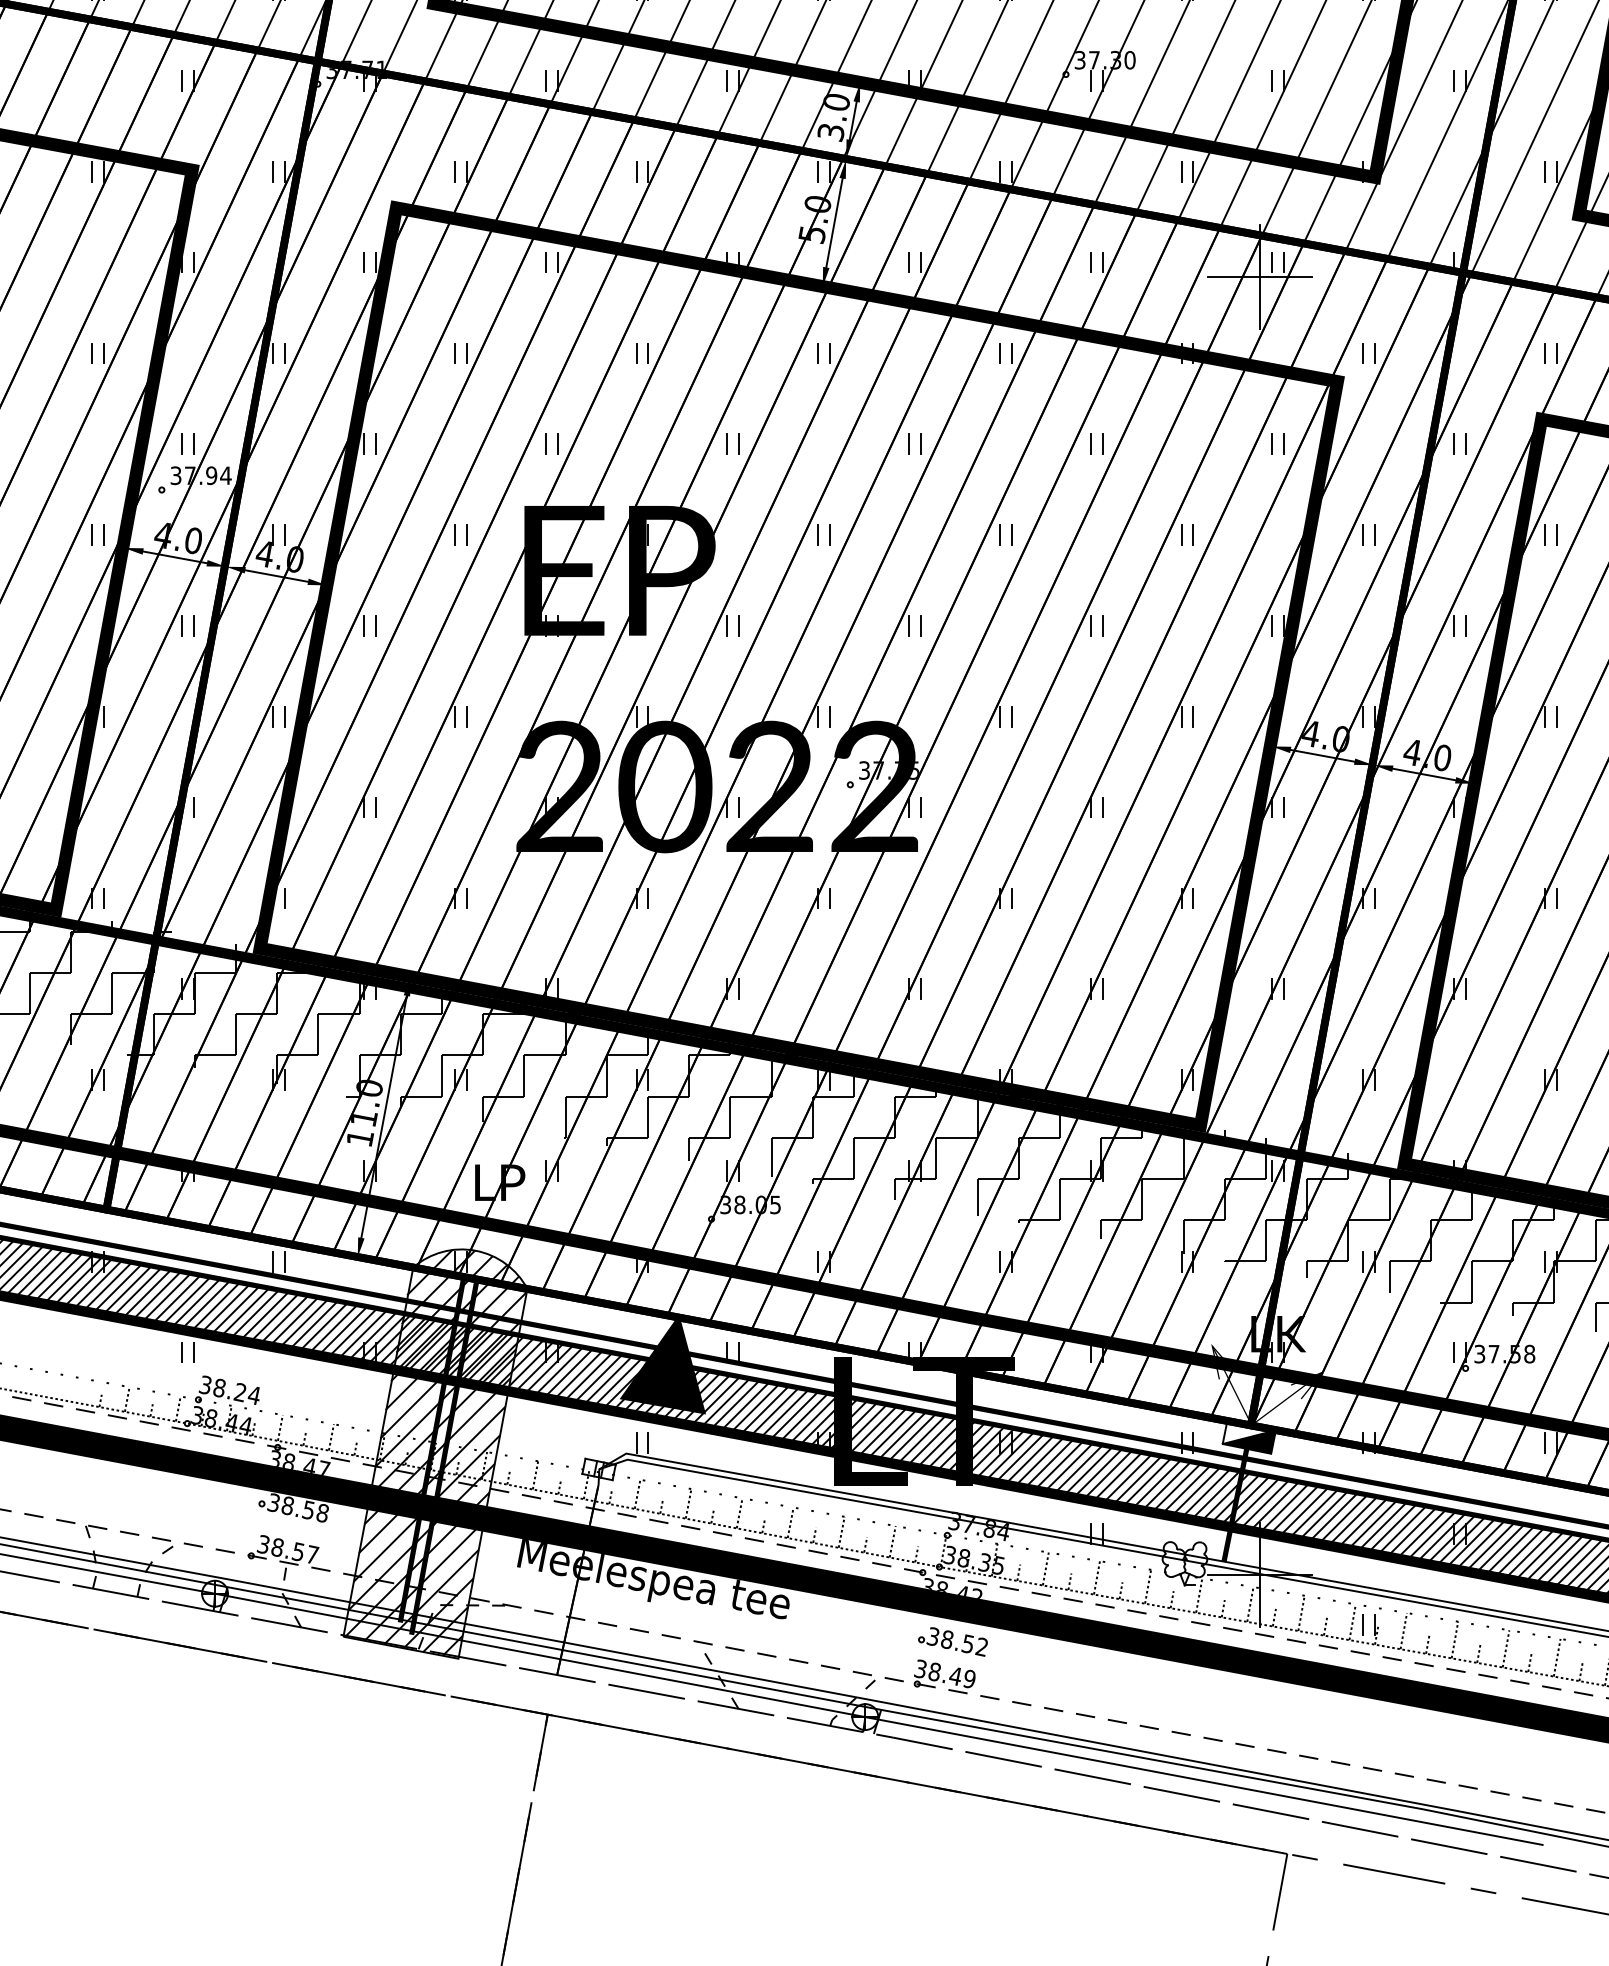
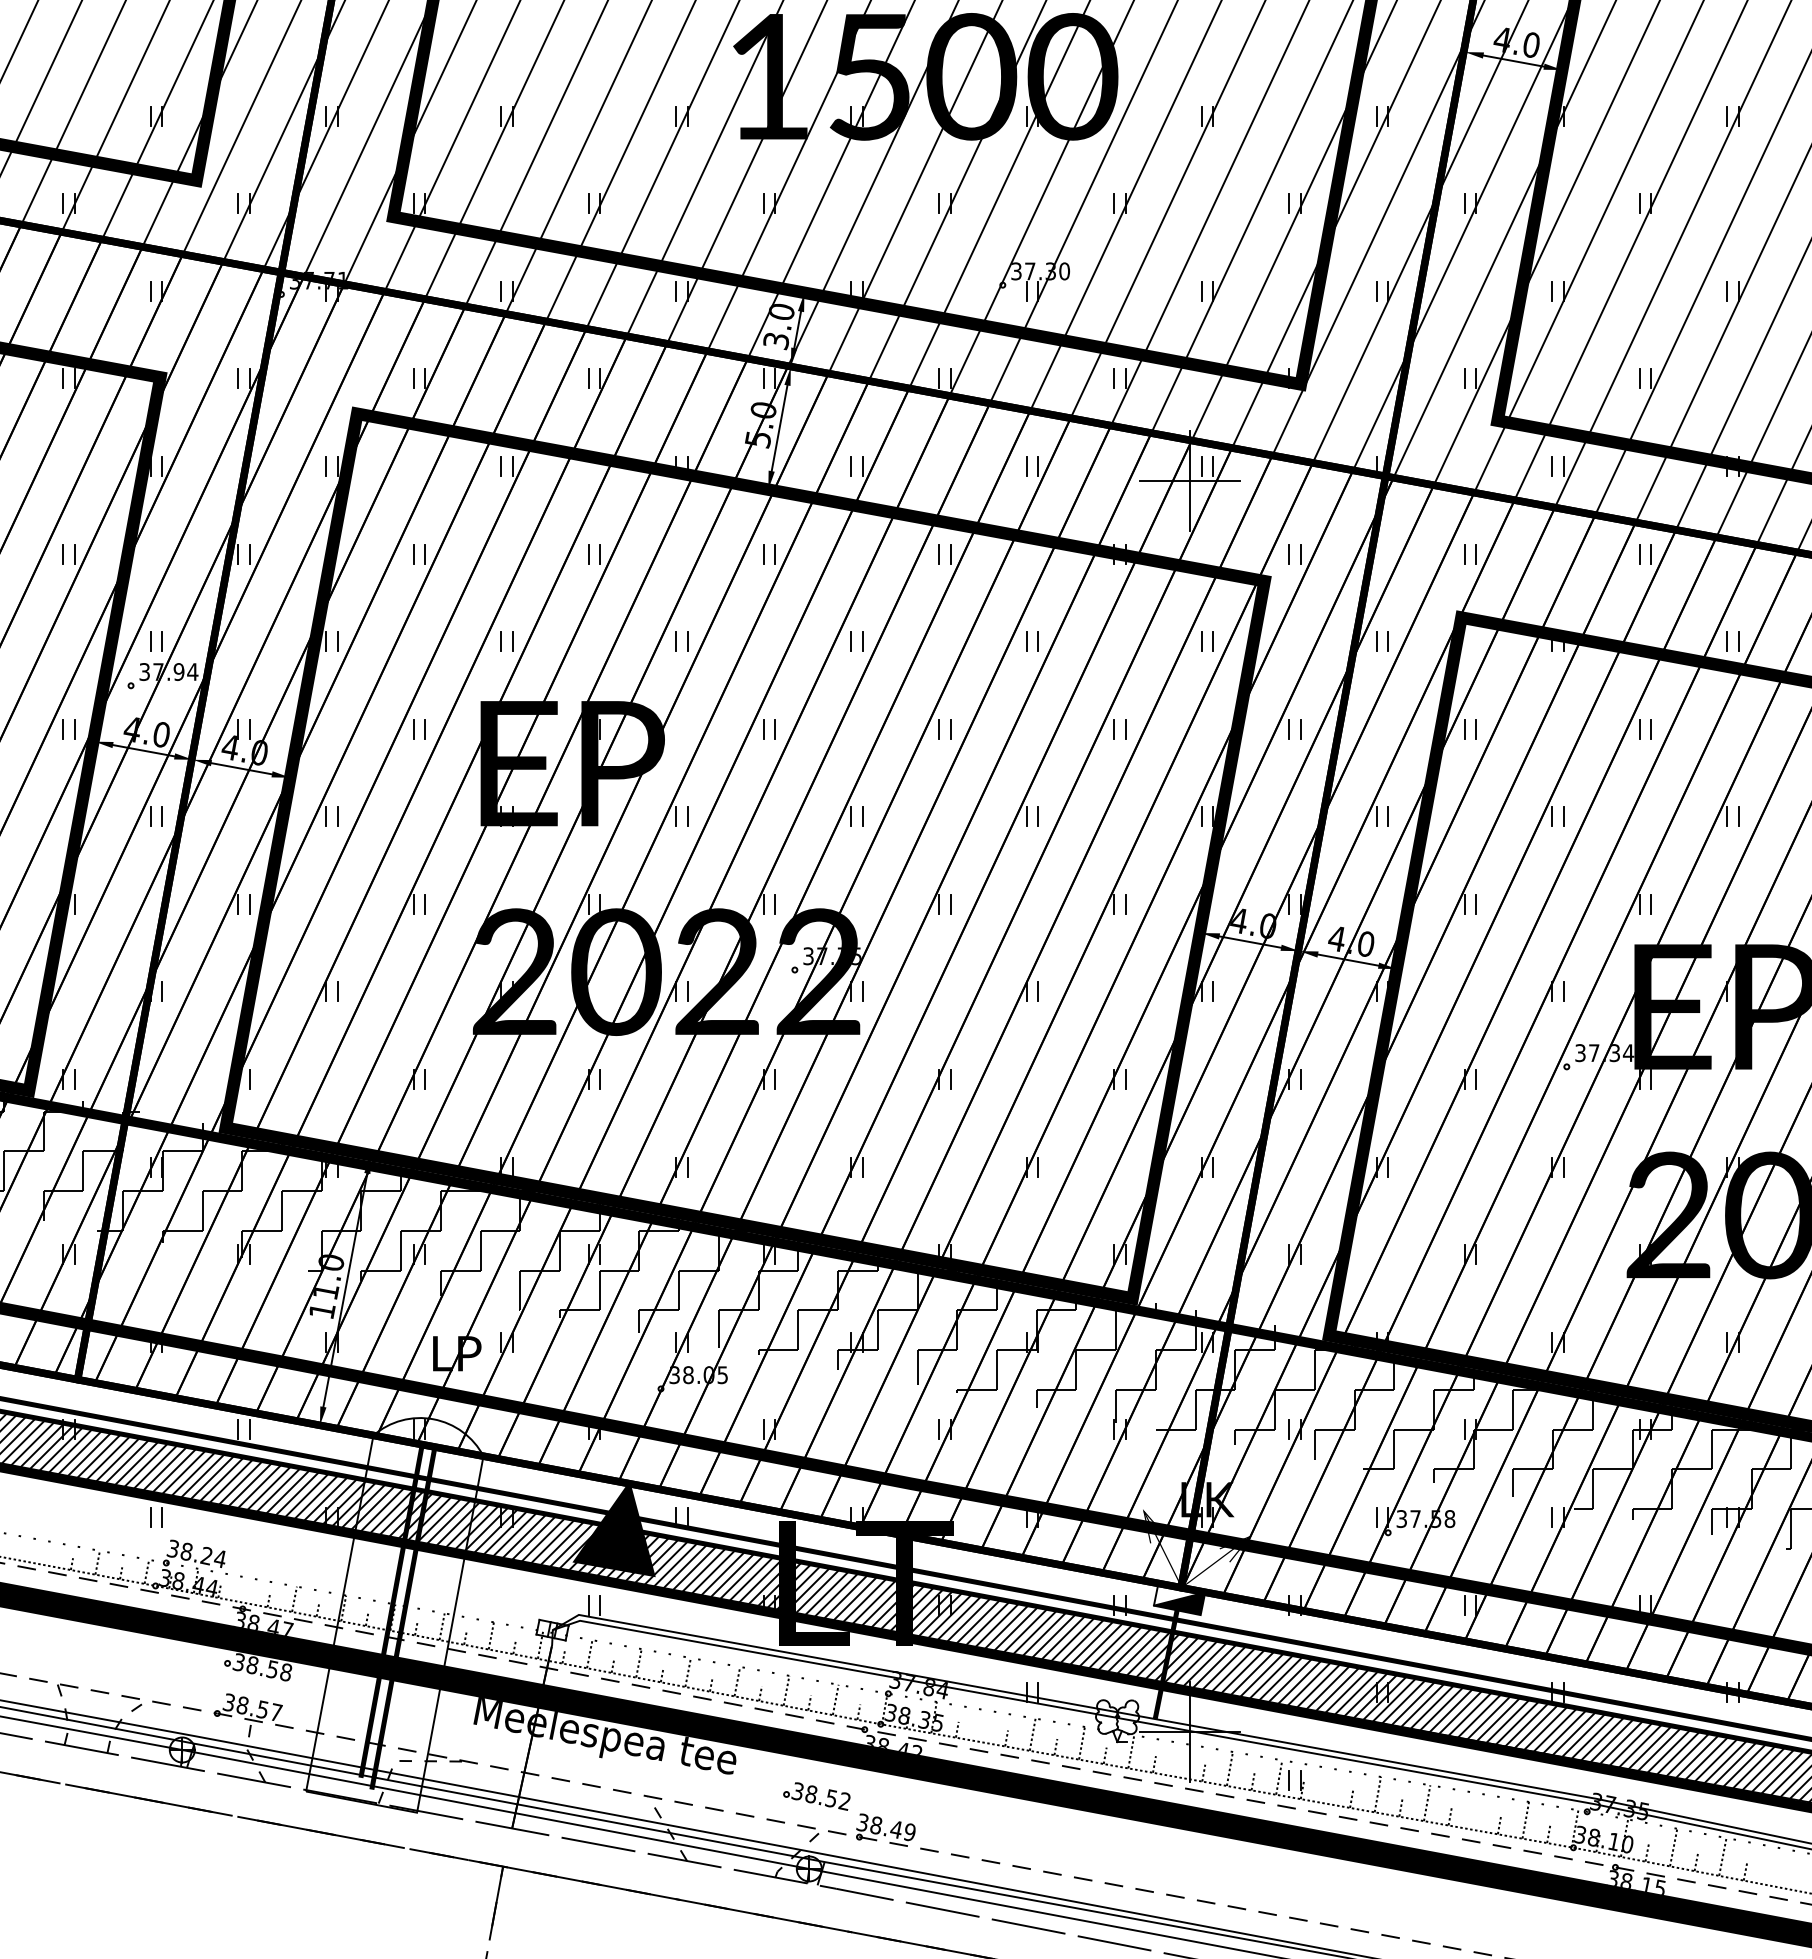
line: (279, 1427) -> (244, 1589), removed
hatch: (435, 1452) -> (394, 1613), removed
line: (1045, 1569) -> (983, 1726), removed
line: (1250, 1604) -> (1180, 1760), removed
line: (1403, 1630) -> (1328, 1785), removed
part: (952, 1641) -> (816, 1796), moved
line: (1557, 1657) -> (1476, 1811), removed

